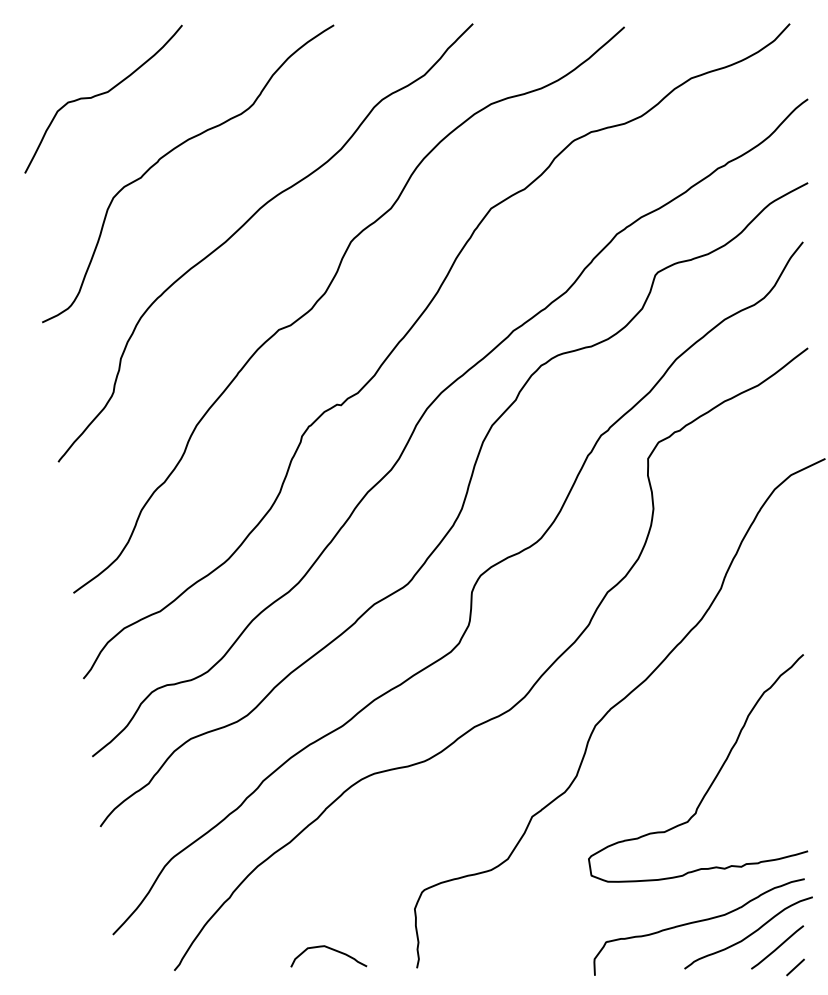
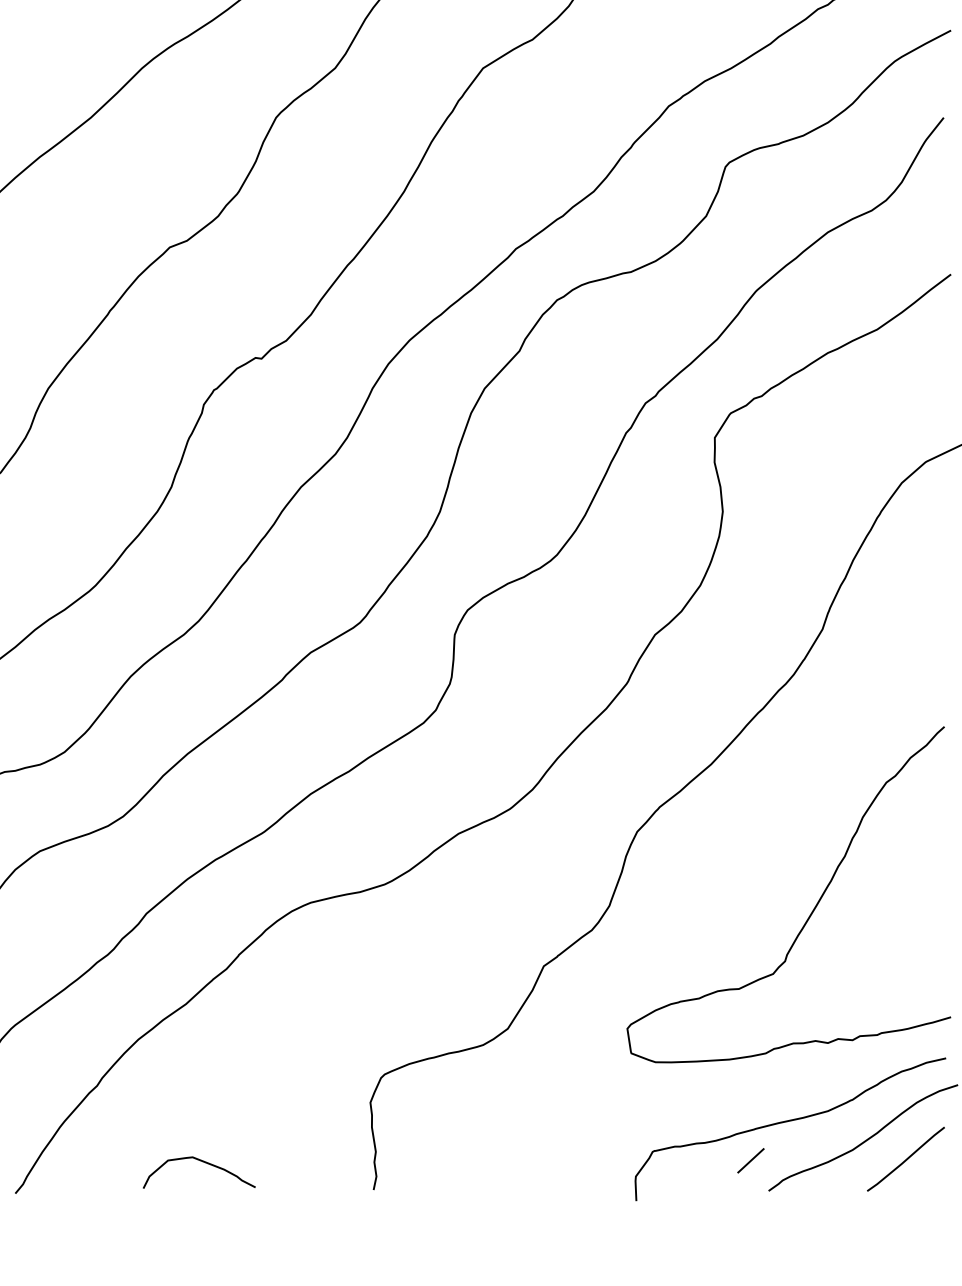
curve: (329, 949) -> (200, 1162), moved
line: (795, 967) -> (750, 1160), moved

